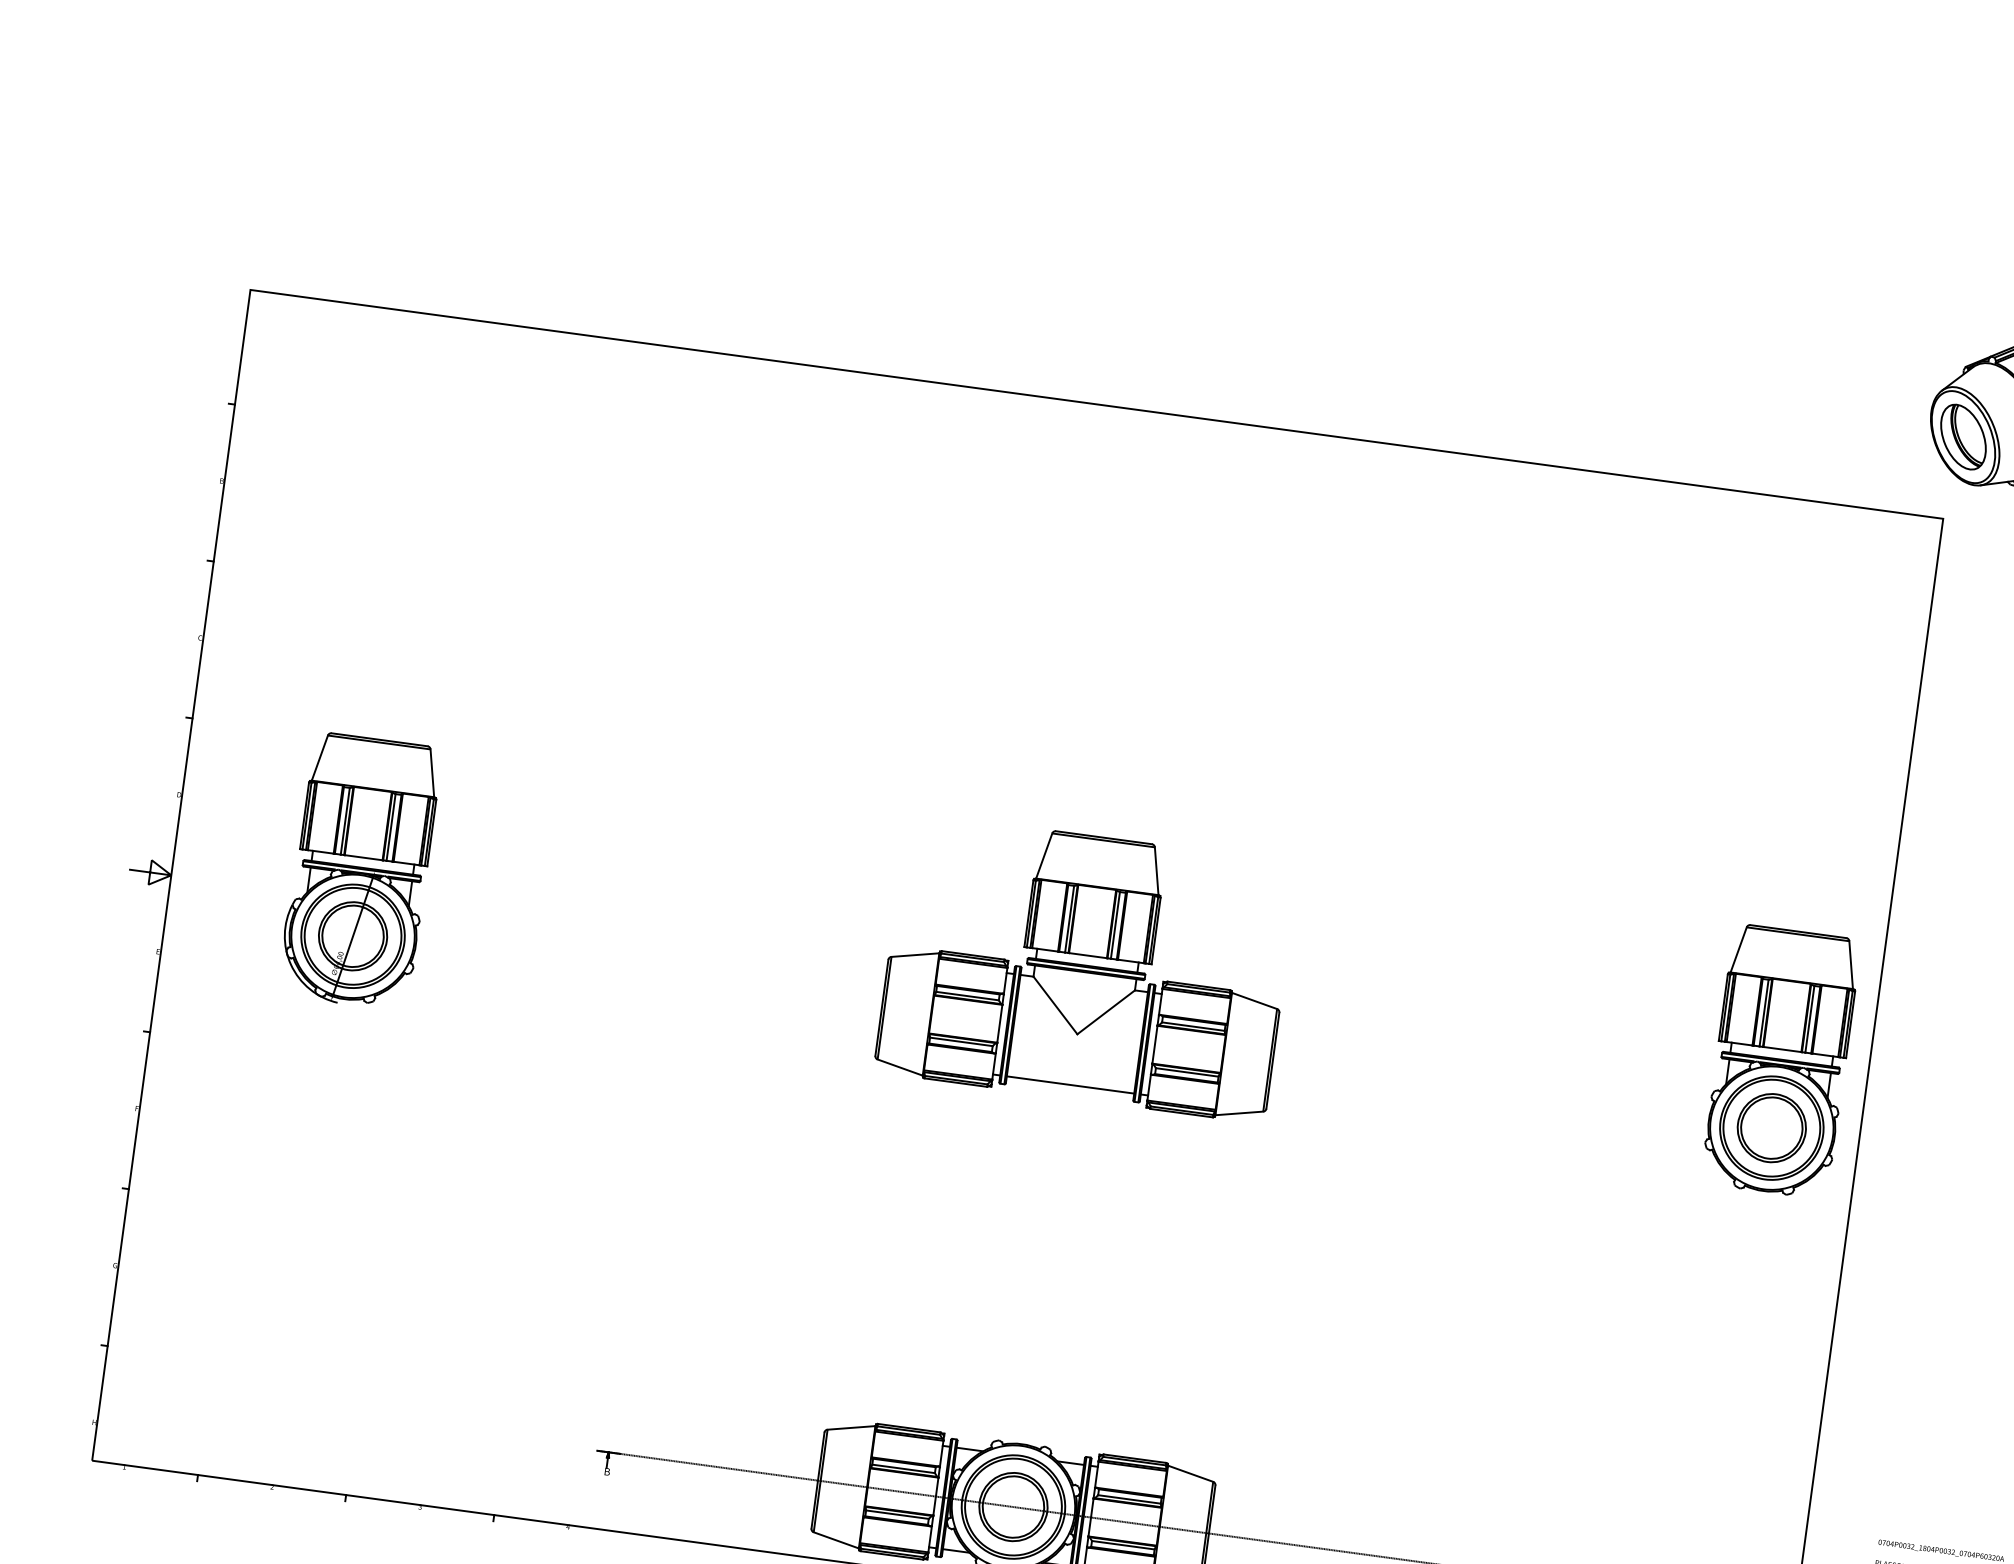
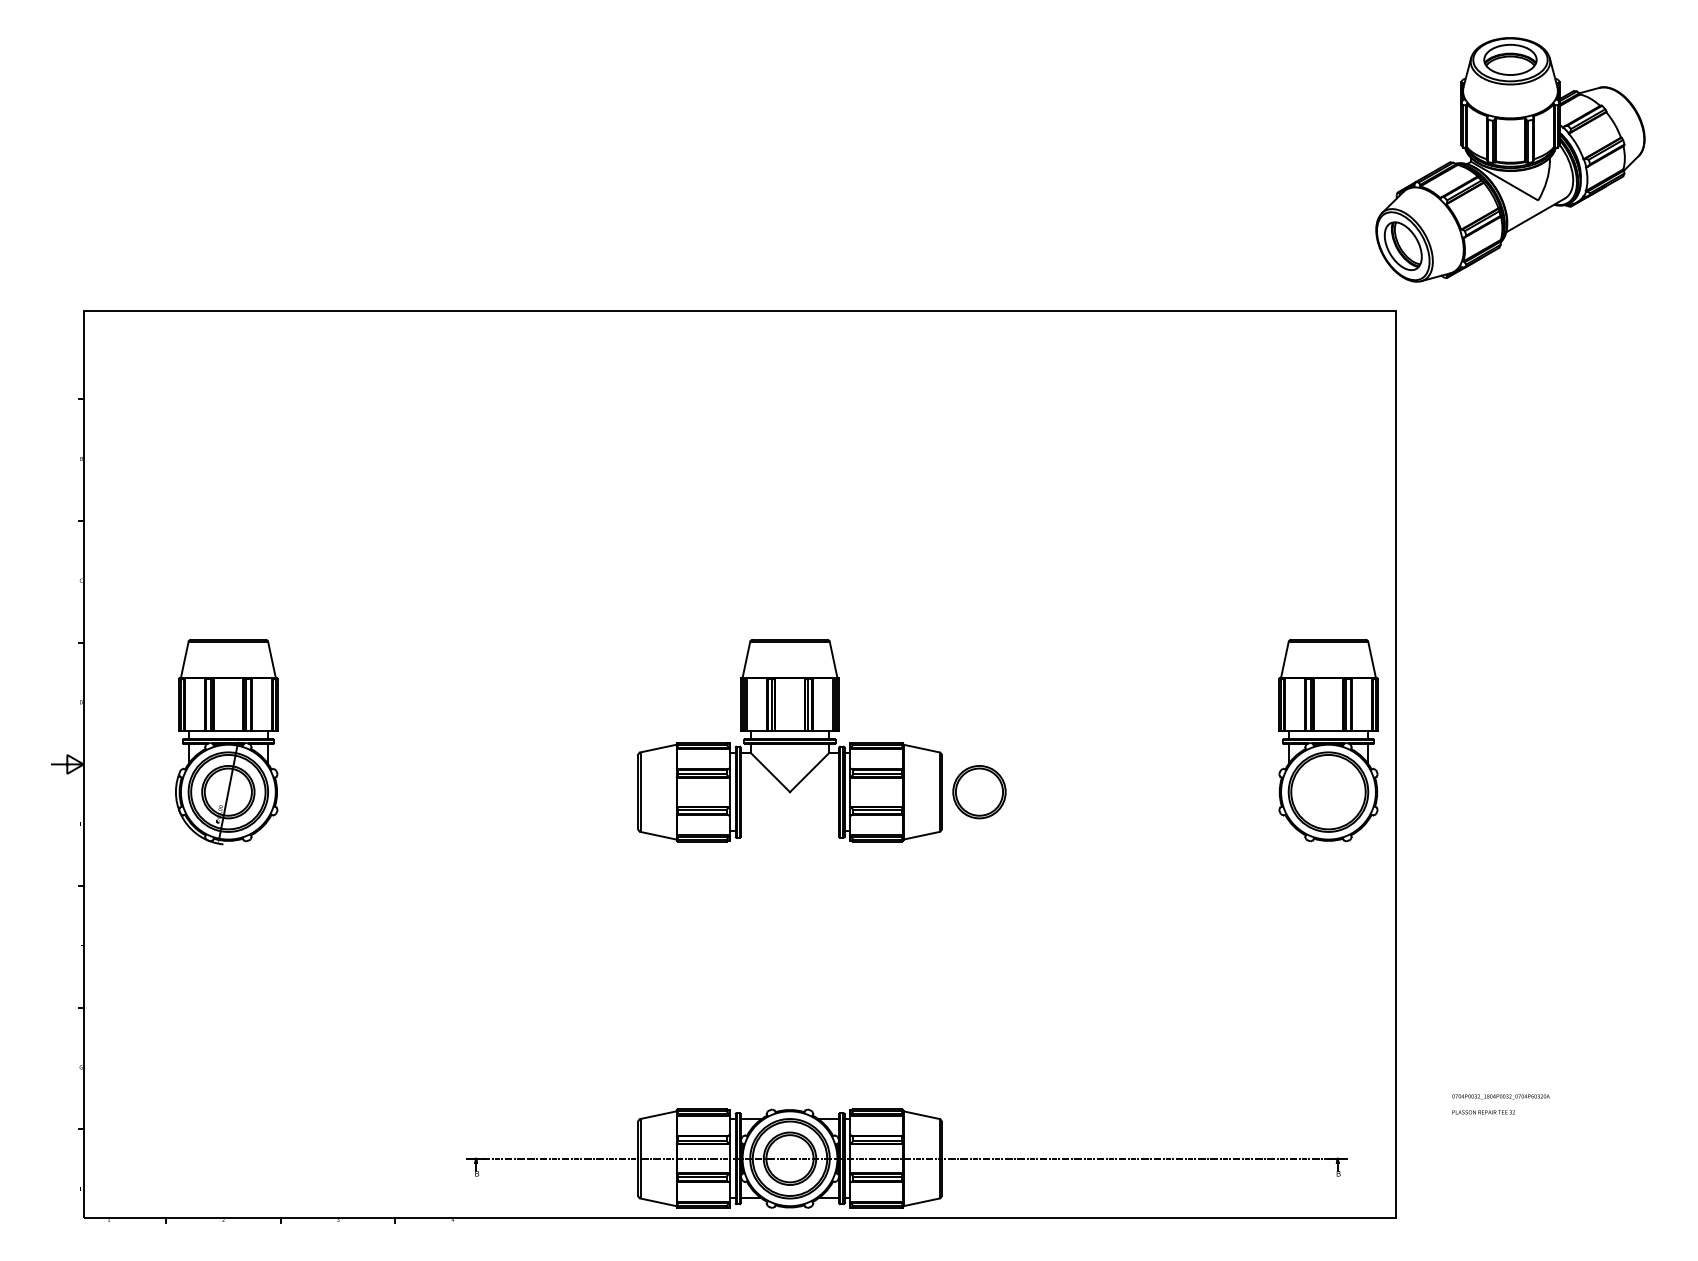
line: (1069, 1084) -> (789, 831), removed
part: (1771, 1128) -> (979, 792), moved

